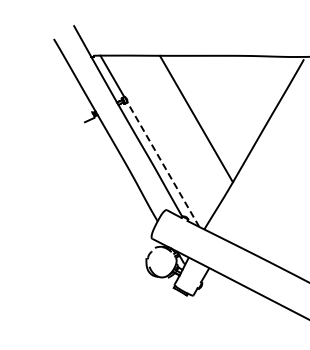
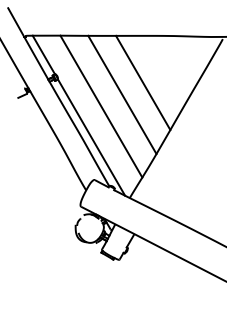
line: (218, 105) -> (142, 82), added
line: (173, 131) -> (100, 106), added
line: (163, 164) -> (91, 137), dashed -> solid

